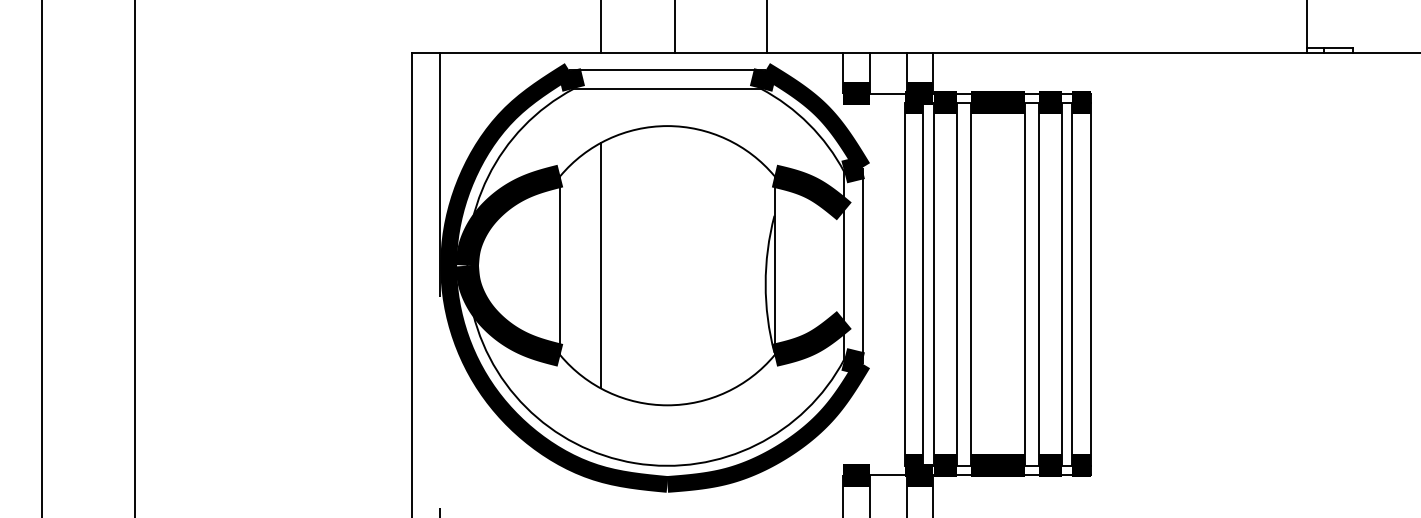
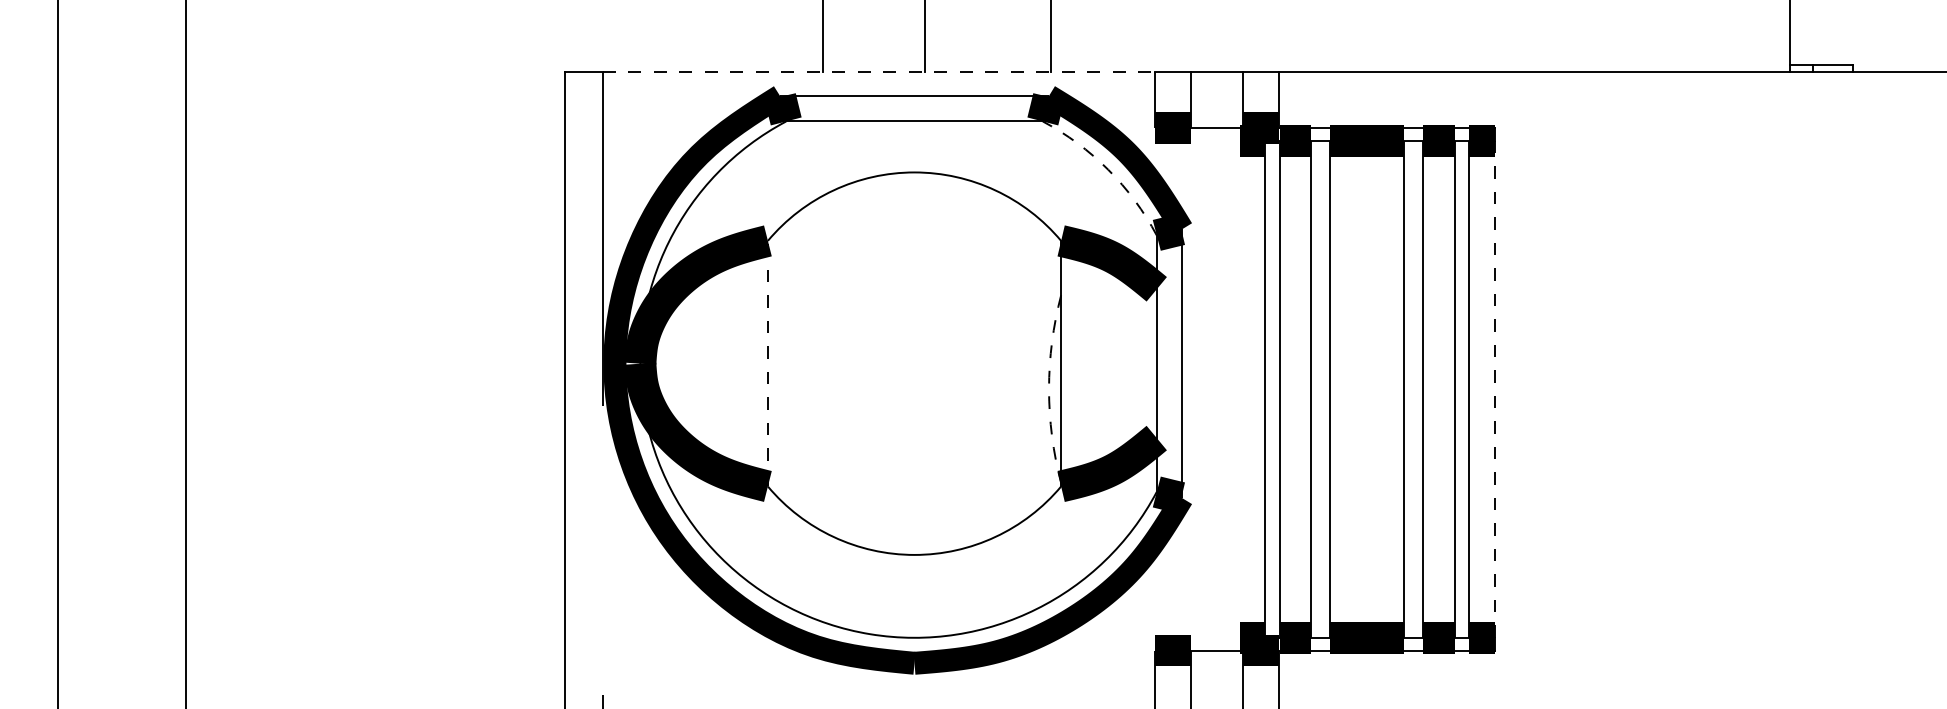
line: (641, 52) -> (879, 71), solid -> dashed
arc: (809, 123) -> (1108, 169), solid -> dashed
line: (560, 265) -> (767, 363), solid -> dashed
line: (600, 265) -> (823, 363), removed
line: (904, 283) -> (1239, 388), removed
arc: (765, 284) -> (1049, 389), solid -> dashed
line: (1090, 284) -> (1494, 389), solid -> dashed

